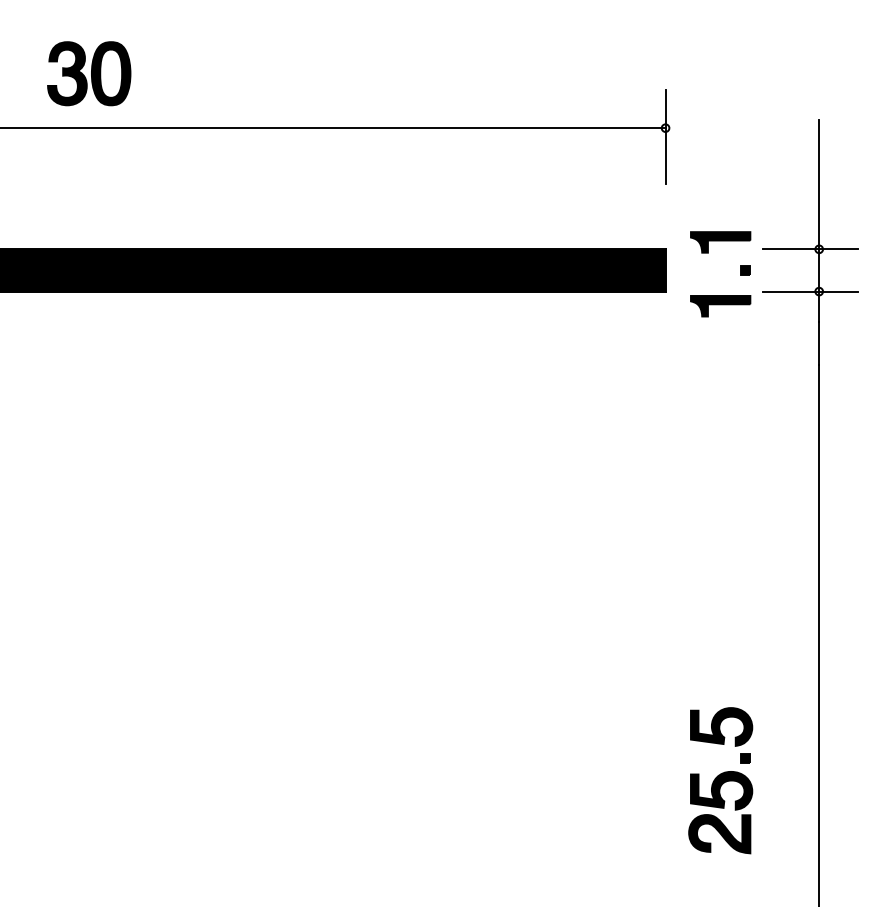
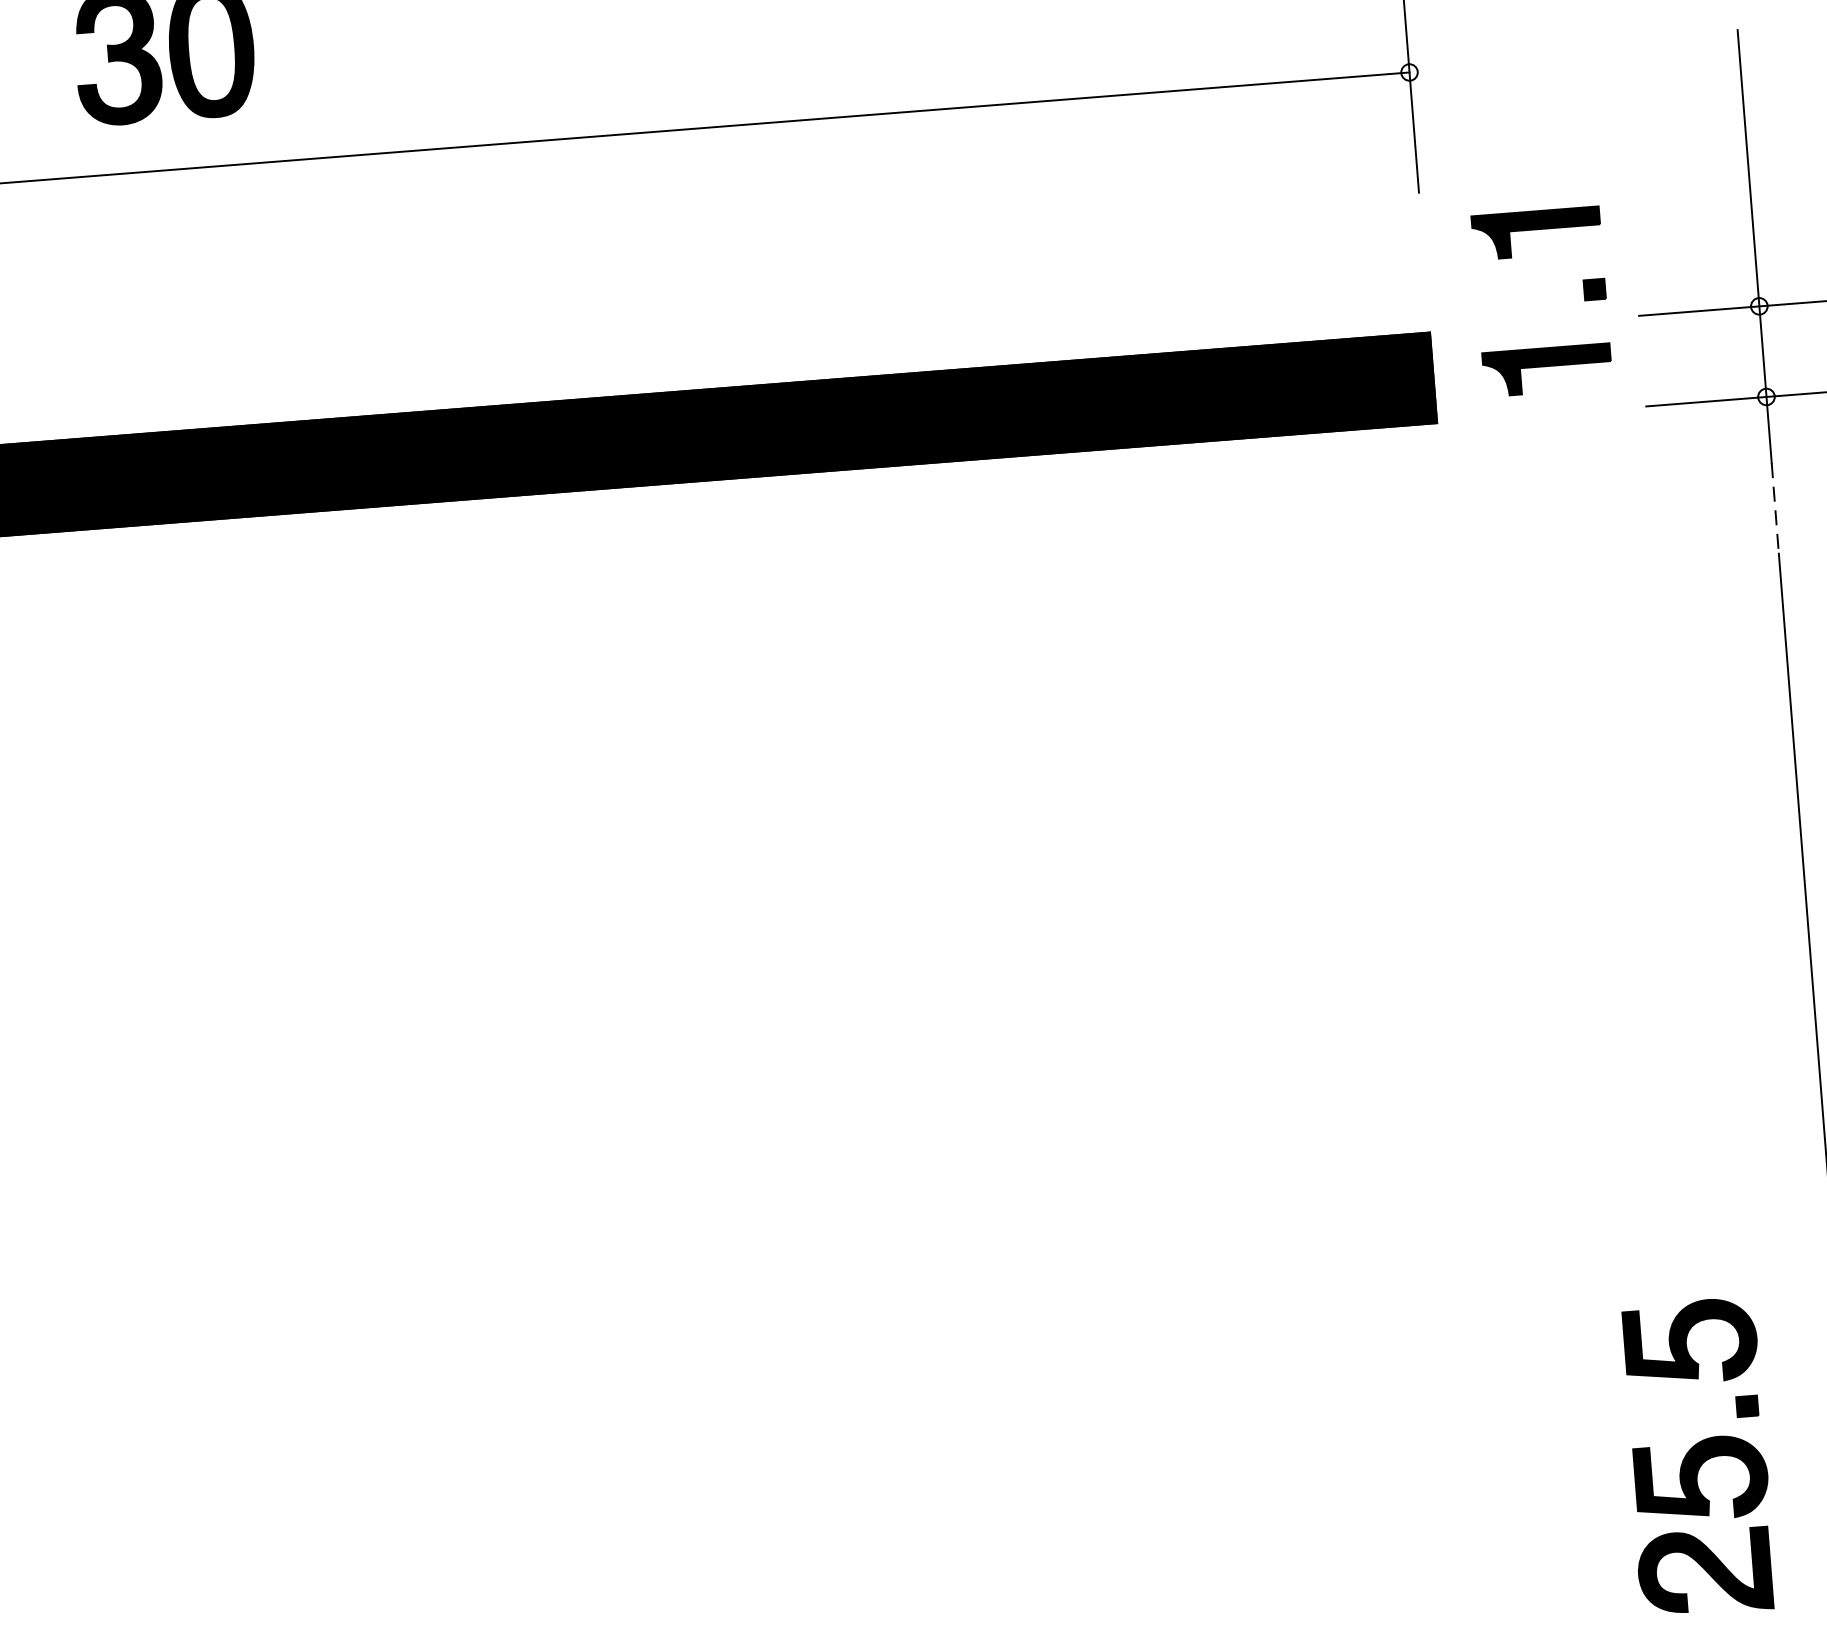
part: (740, 274) -> (1584, 298), moved
line: (819, 344) -> (1776, 510), solid -> dashed
part: (720, 780) -> (1697, 1457), moved

